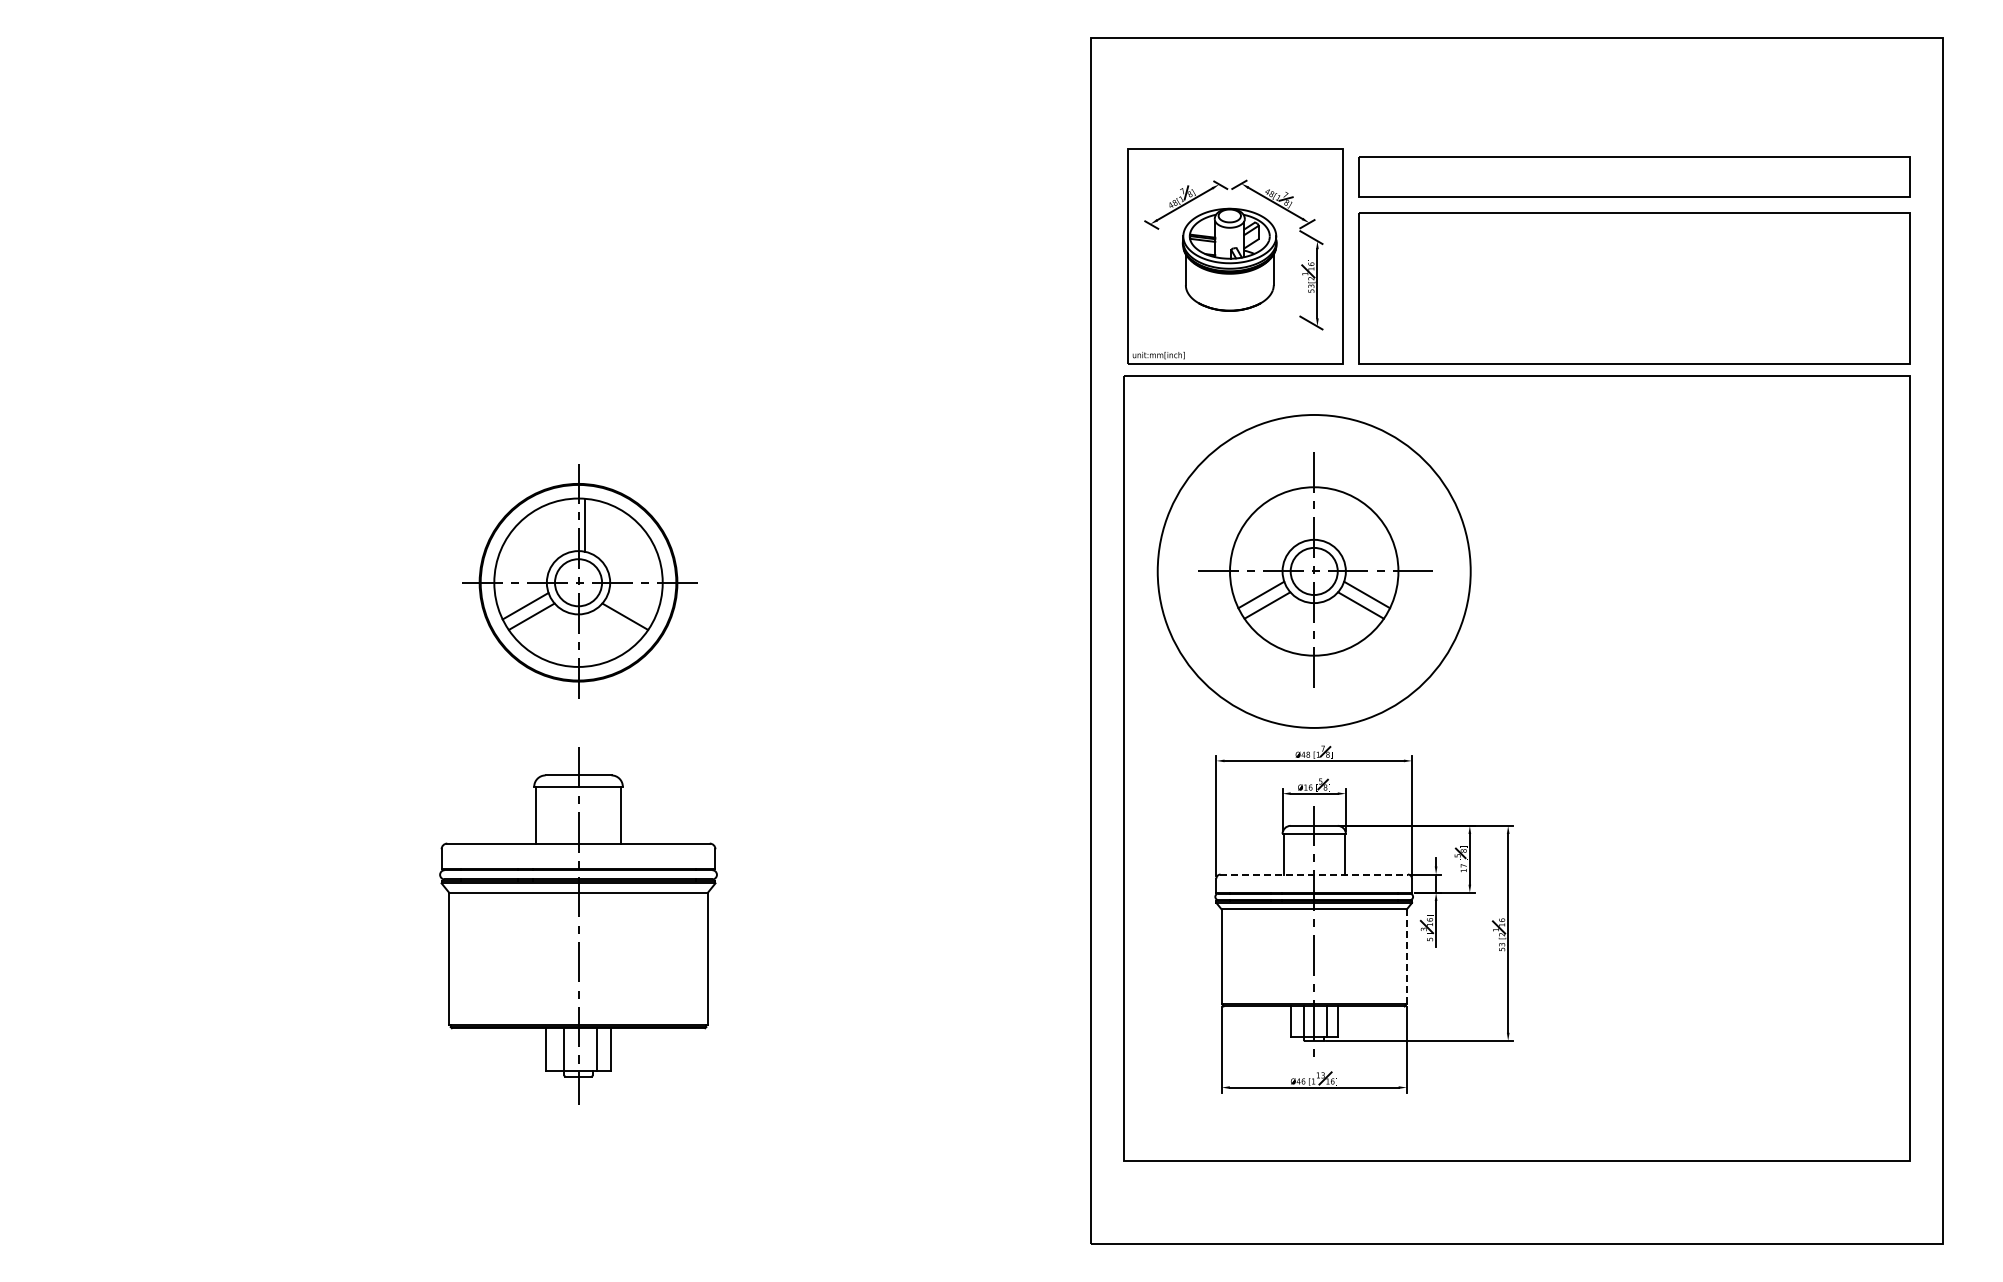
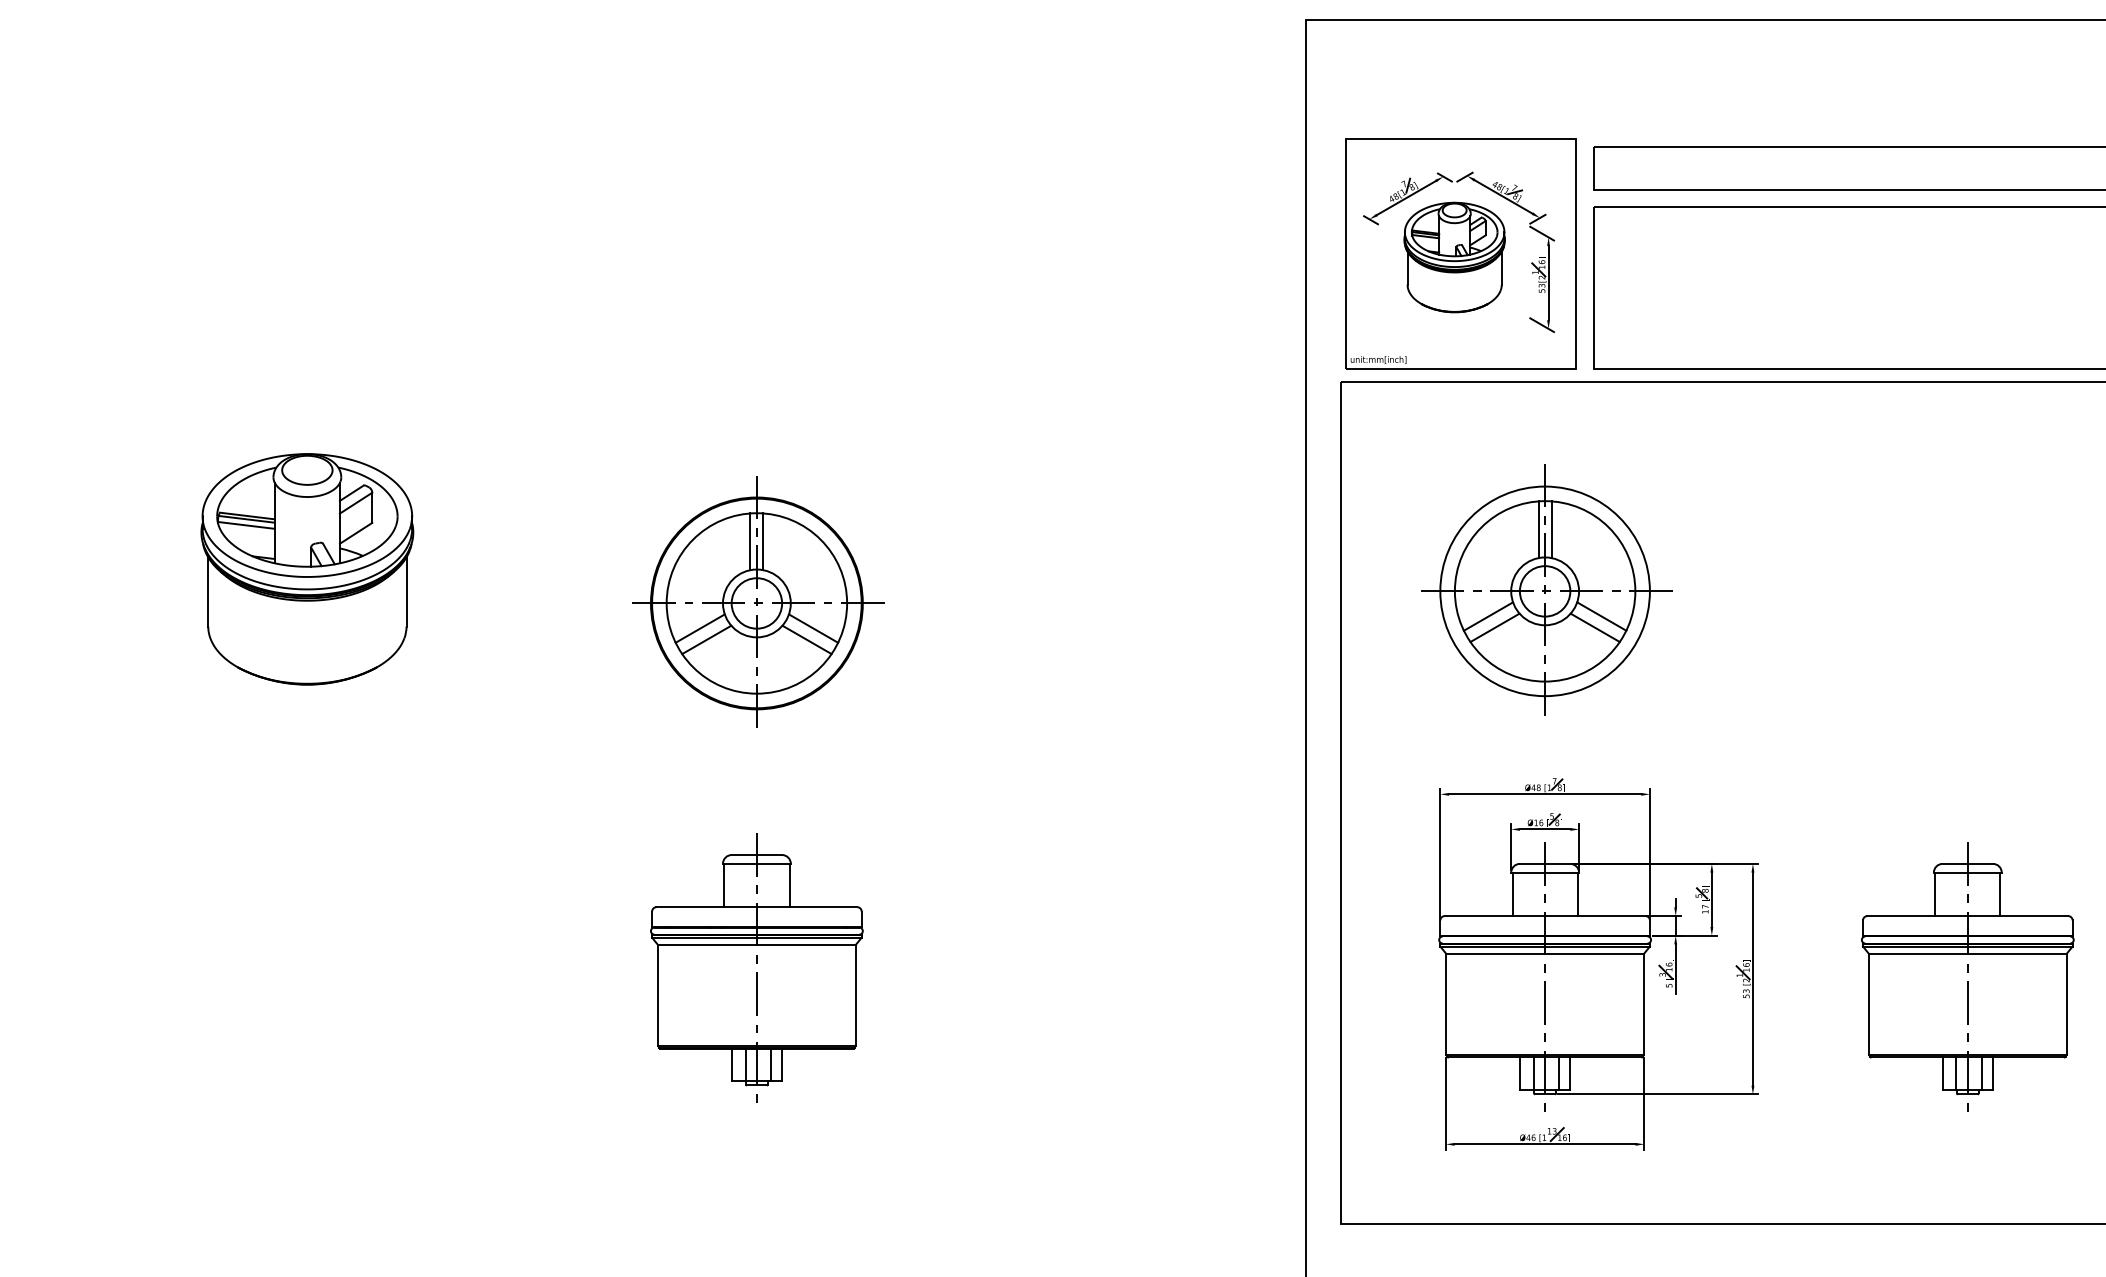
line: (1308, 513) -> (1538, 529), added
line: (1320, 513) -> (1551, 529), added
line: (572, 524) -> (750, 541), added
part: (158, 550) -> (306, 568), added
circle: (1314, 571) -> (1545, 591), size x0.62
line: (631, 605) -> (813, 627), added
line: (1314, 874) -> (1545, 916), dashed -> solid
part: (578, 922) -> (756, 967), size x0.71
part: (1708, 931) -> (1967, 977), added
line: (1406, 956) -> (1643, 1003), dashed -> solid

